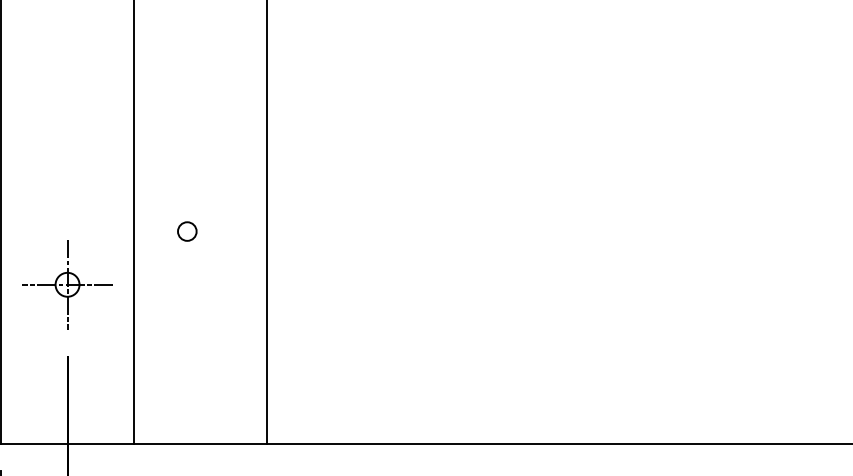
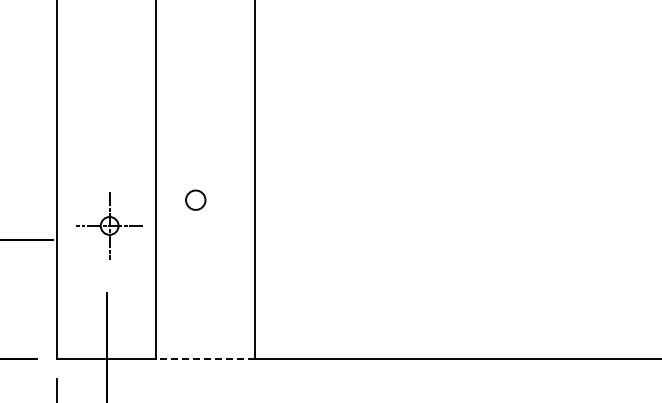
circle: (186, 231) -> (195, 200), size x1.4
part: (67, 284) -> (109, 225), moved
line: (200, 444) -> (205, 358), solid -> dashed

